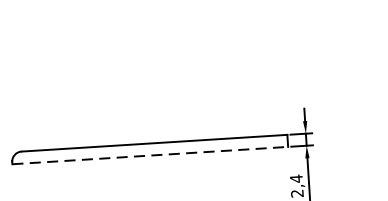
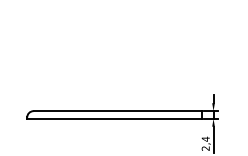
line: (151, 155) -> (115, 118), dashed -> solid

